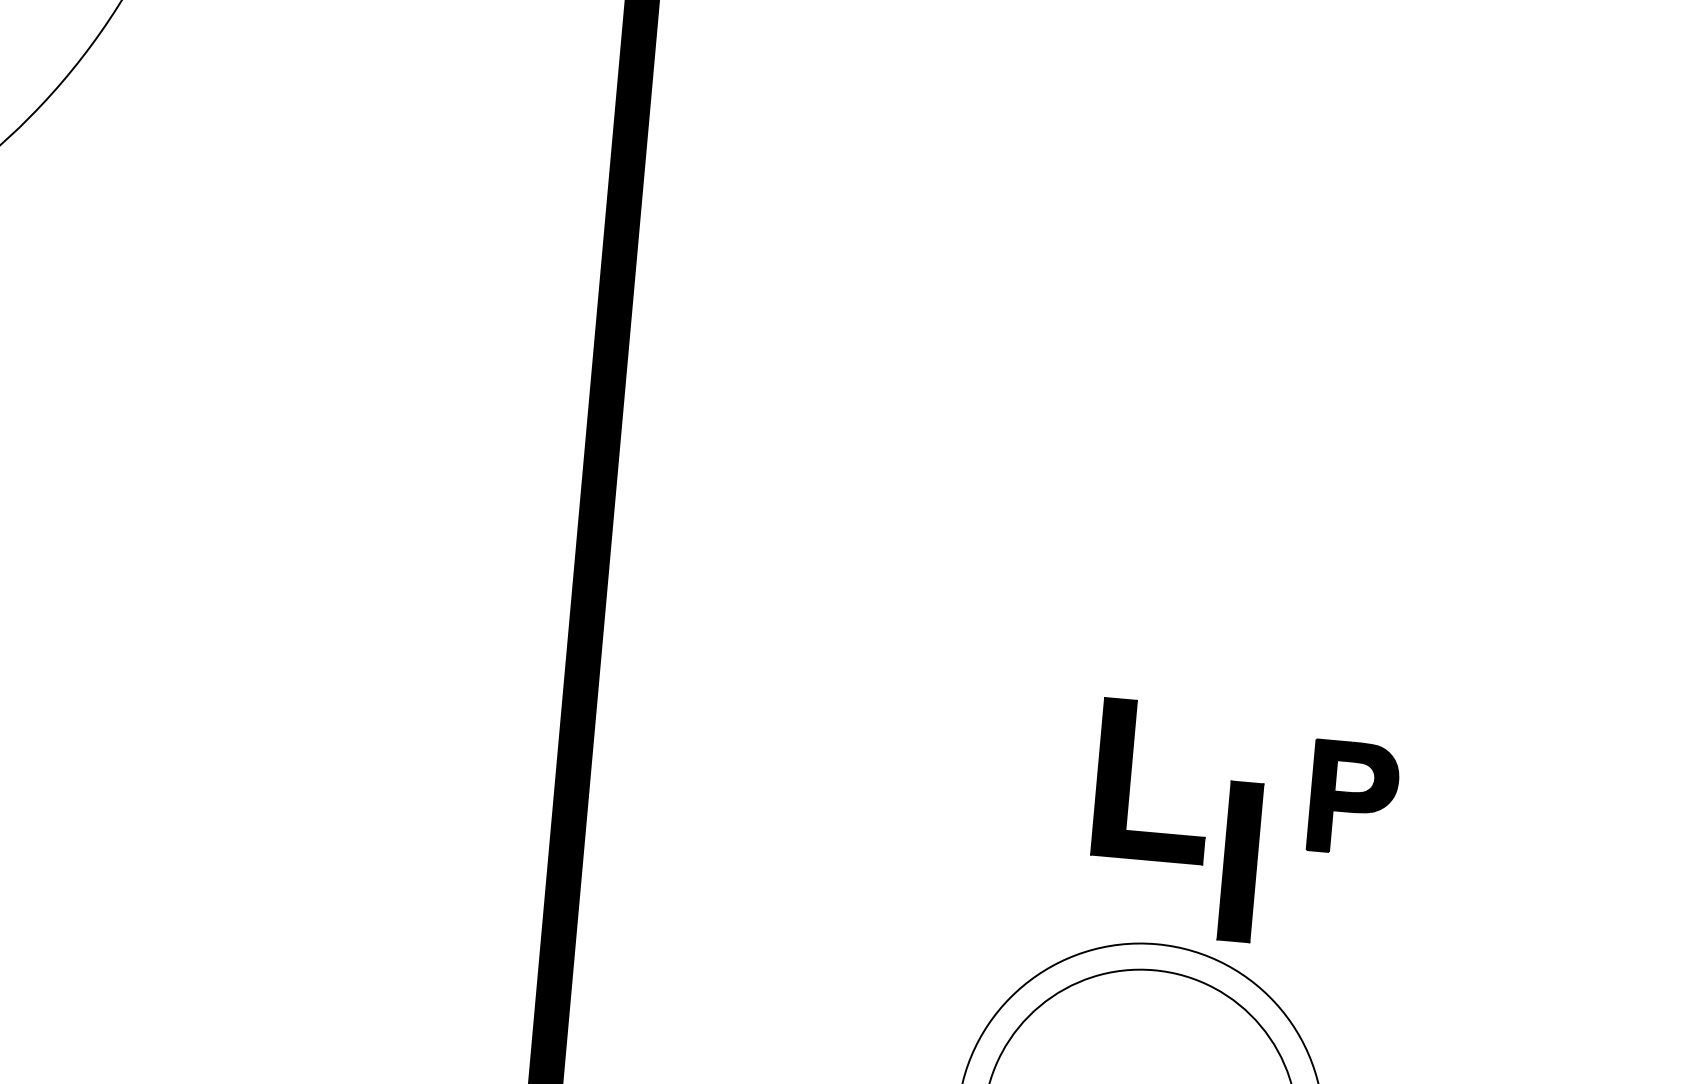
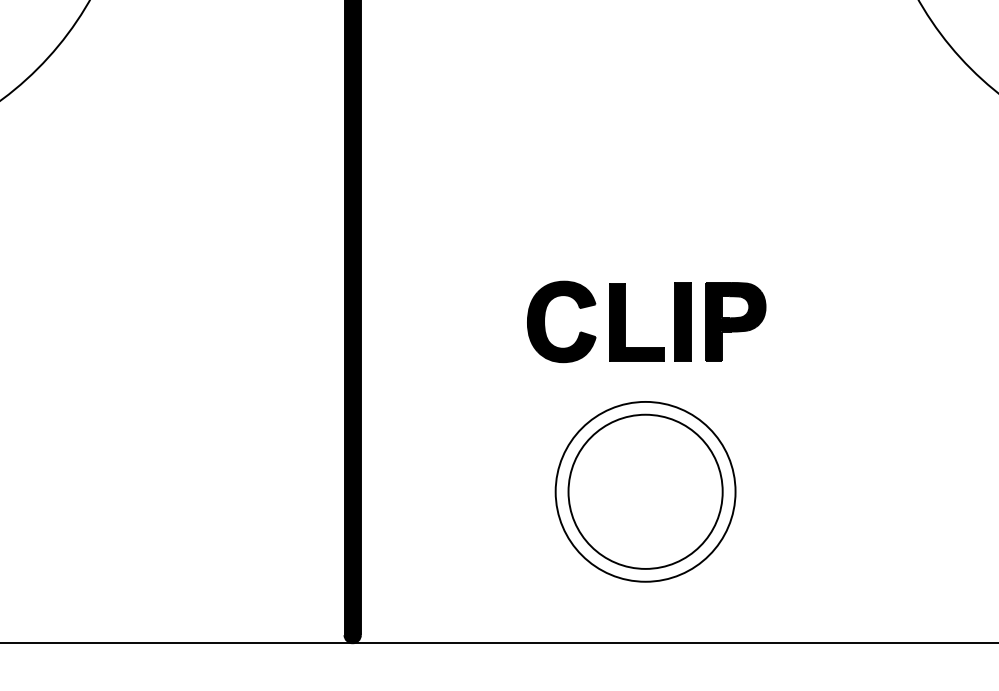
part: (968, 755) -> (545, 317), added
part: (1353, 797) -> (735, 321), size x1.43
part: (1239, 860) -> (682, 321), moved

